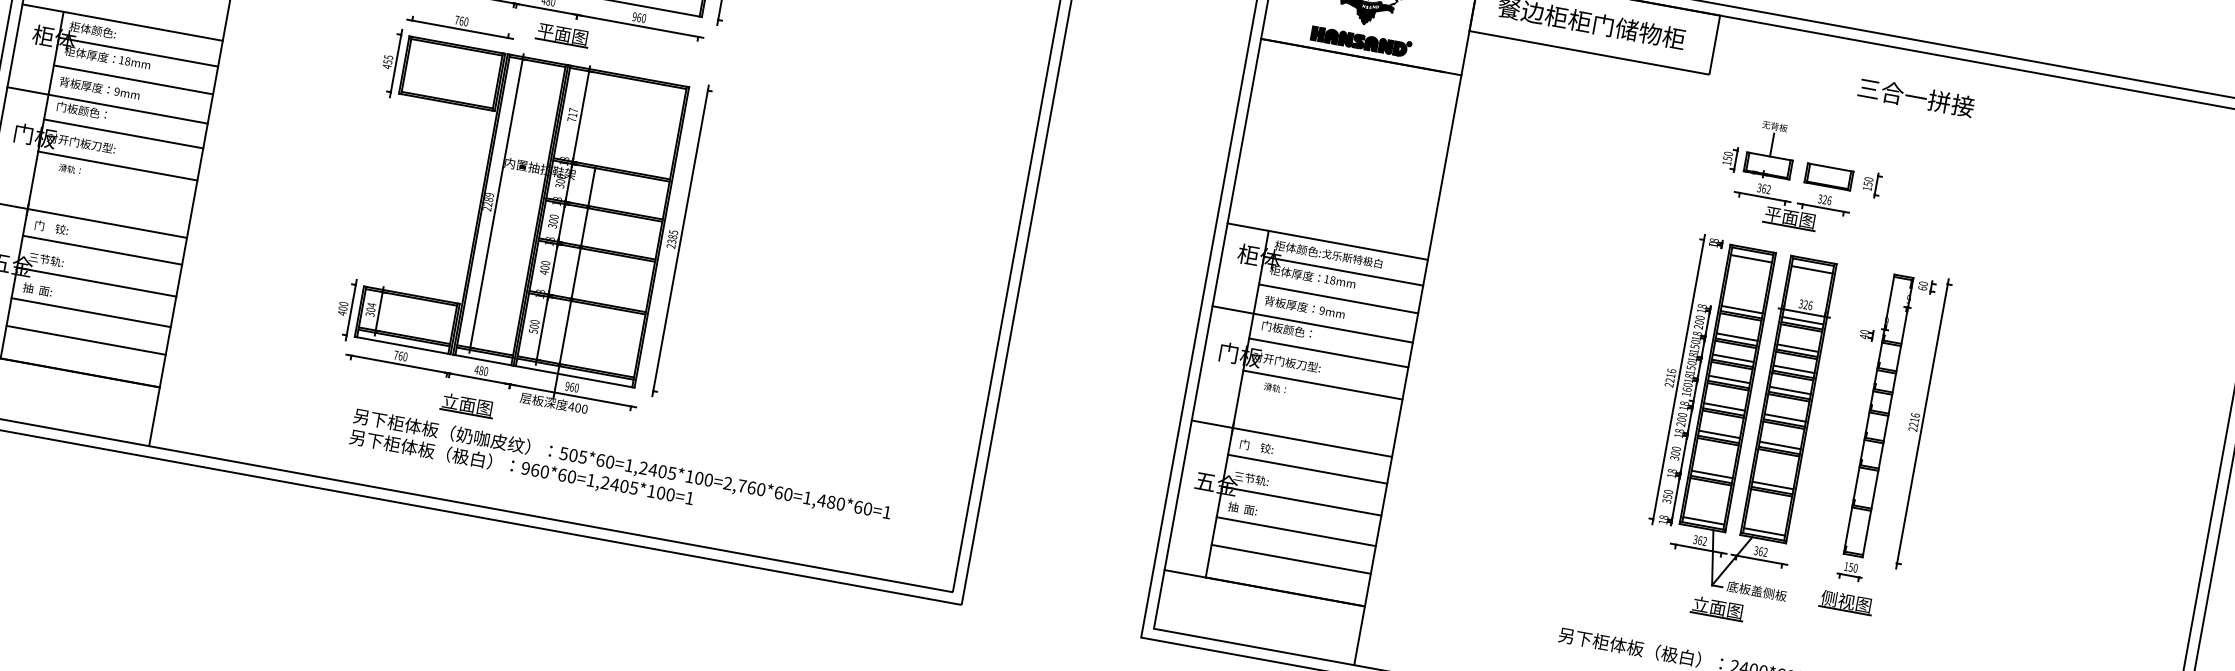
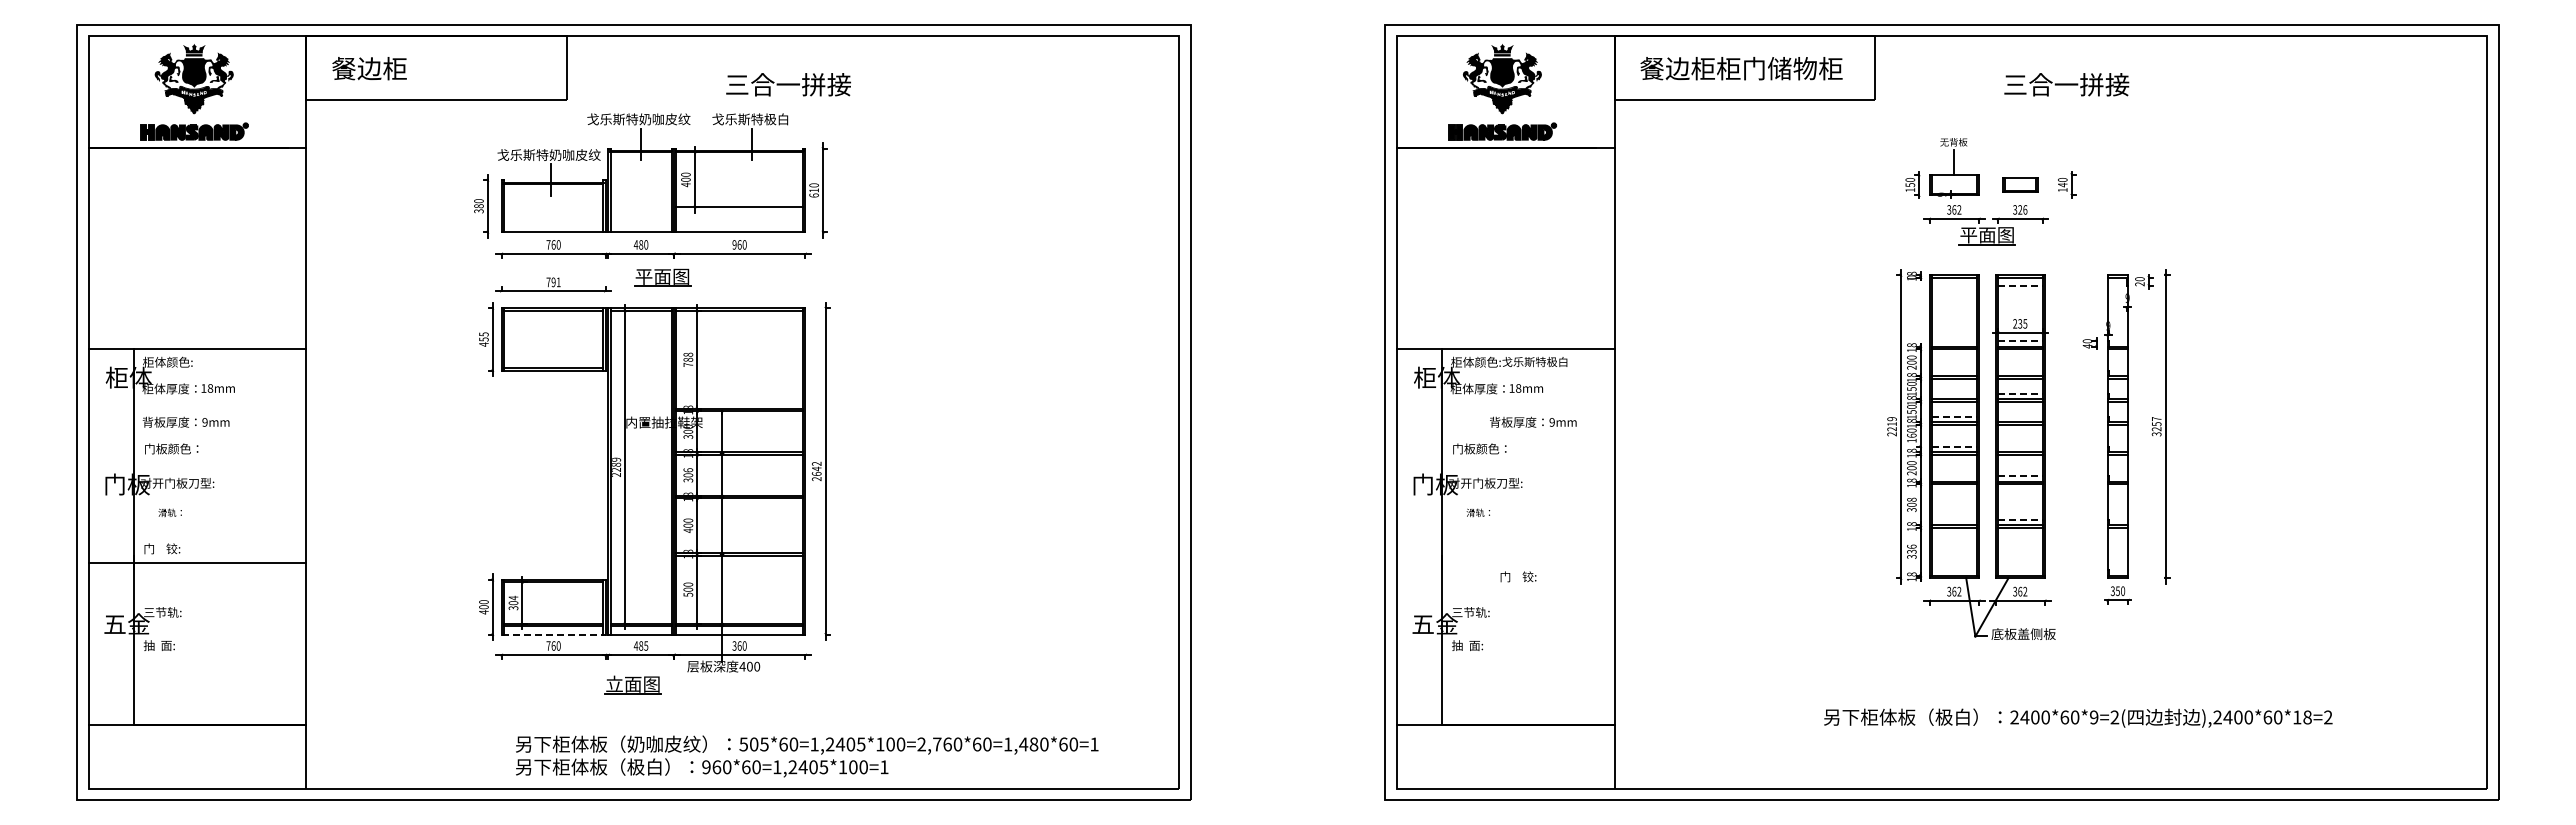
text: (463, 21) -> (555, 282), 760 -> 791
line: (138, 51) -> (219, 376), removed
line: (133, 79) -> (219, 406), removed
text: (1916, 97) -> (2066, 84), moved
line: (107, 105) -> (197, 438), removed
text: (573, 111) -> (688, 356), 717 -> 788
line: (123, 133) -> (219, 465), removed
line: (117, 166) -> (219, 500), removed
part: (1829, 176) -> (2020, 184), size x0.7
text: (1868, 183) -> (2062, 184), 150 -> 140
text: (553, 216) -> (687, 470), 300 -> 306
text: (51, 227) -> (162, 548), moved
text: (672, 236) -> (816, 468), 2385 -> 2642
line: (102, 249) -> (219, 591), removed
line: (1751, 258) -> (1954, 285), removed
line: (1812, 269) -> (2020, 285), solid -> dashed
line: (1343, 270) -> (1527, 376), removed
line: (96, 282) -> (219, 626), removed
text: (1922, 288) -> (2139, 284), 60 -> 20
line: (1338, 298) -> (1527, 406), removed
text: (1806, 304) -> (2020, 323), 326 -> 235
text: (1305, 306) -> (1533, 421), moved
line: (1742, 310) -> (1954, 341), removed
line: (90, 312) -> (219, 659), removed
line: (1803, 321) -> (2020, 341), solid -> dashed
line: (1312, 324) -> (1505, 438), removed
line: (1737, 336) -> (1954, 370), removed
line: (85, 340) -> (219, 689), removed
line: (402, 345) -> (553, 634), solid -> dashed
line: (1797, 347) -> (2019, 370), removed
line: (1328, 352) -> (1527, 465), removed
line: (1733, 357) -> (1954, 393), removed
line: (1794, 369) -> (2020, 393), solid -> dashed
text: (486, 371) -> (646, 645), 480 -> 485
text: (1671, 371) -> (1891, 419), 2216 -> 2219
line: (1729, 379) -> (1954, 416), solid -> dashed
text: (567, 385) -> (734, 645), 960 -> 360
line: (1322, 385) -> (1527, 500), removed
line: (1789, 390) -> (2019, 416), removed
line: (1724, 406) -> (1954, 446), solid -> dashed
line: (1784, 417) -> (2019, 446), removed
text: (1914, 422) -> (2156, 426), 2216 -> 3257
line: (1719, 434) -> (1954, 476), removed
line: (1291, 438) -> (1505, 562), removed
line: (1780, 445) -> (2020, 476), solid -> dashed
text: (1256, 446) -> (1518, 576), moved
text: (1677, 448) -> (1912, 499), 300 -> 308
line: (1307, 468) -> (1527, 591), removed
line: (1712, 474) -> (1954, 519), removed
text: (620, 475) -> (807, 756), moved
line: (1773, 485) -> (2020, 519), solid -> dashed
text: (1667, 493) -> (1911, 548), 350 -> 336
line: (1301, 501) -> (1527, 626), removed
line: (1703, 521) -> (1954, 570), removed
line: (1295, 531) -> (1527, 659), removed
line: (1763, 531) -> (2019, 570), removed
line: (1290, 559) -> (1527, 689), removed
text: (1845, 566) -> (2112, 591), 150 -> 350
part: (1846, 602) -> (2119, 628), removed
part: (1717, 608) -> (1985, 659), removed

